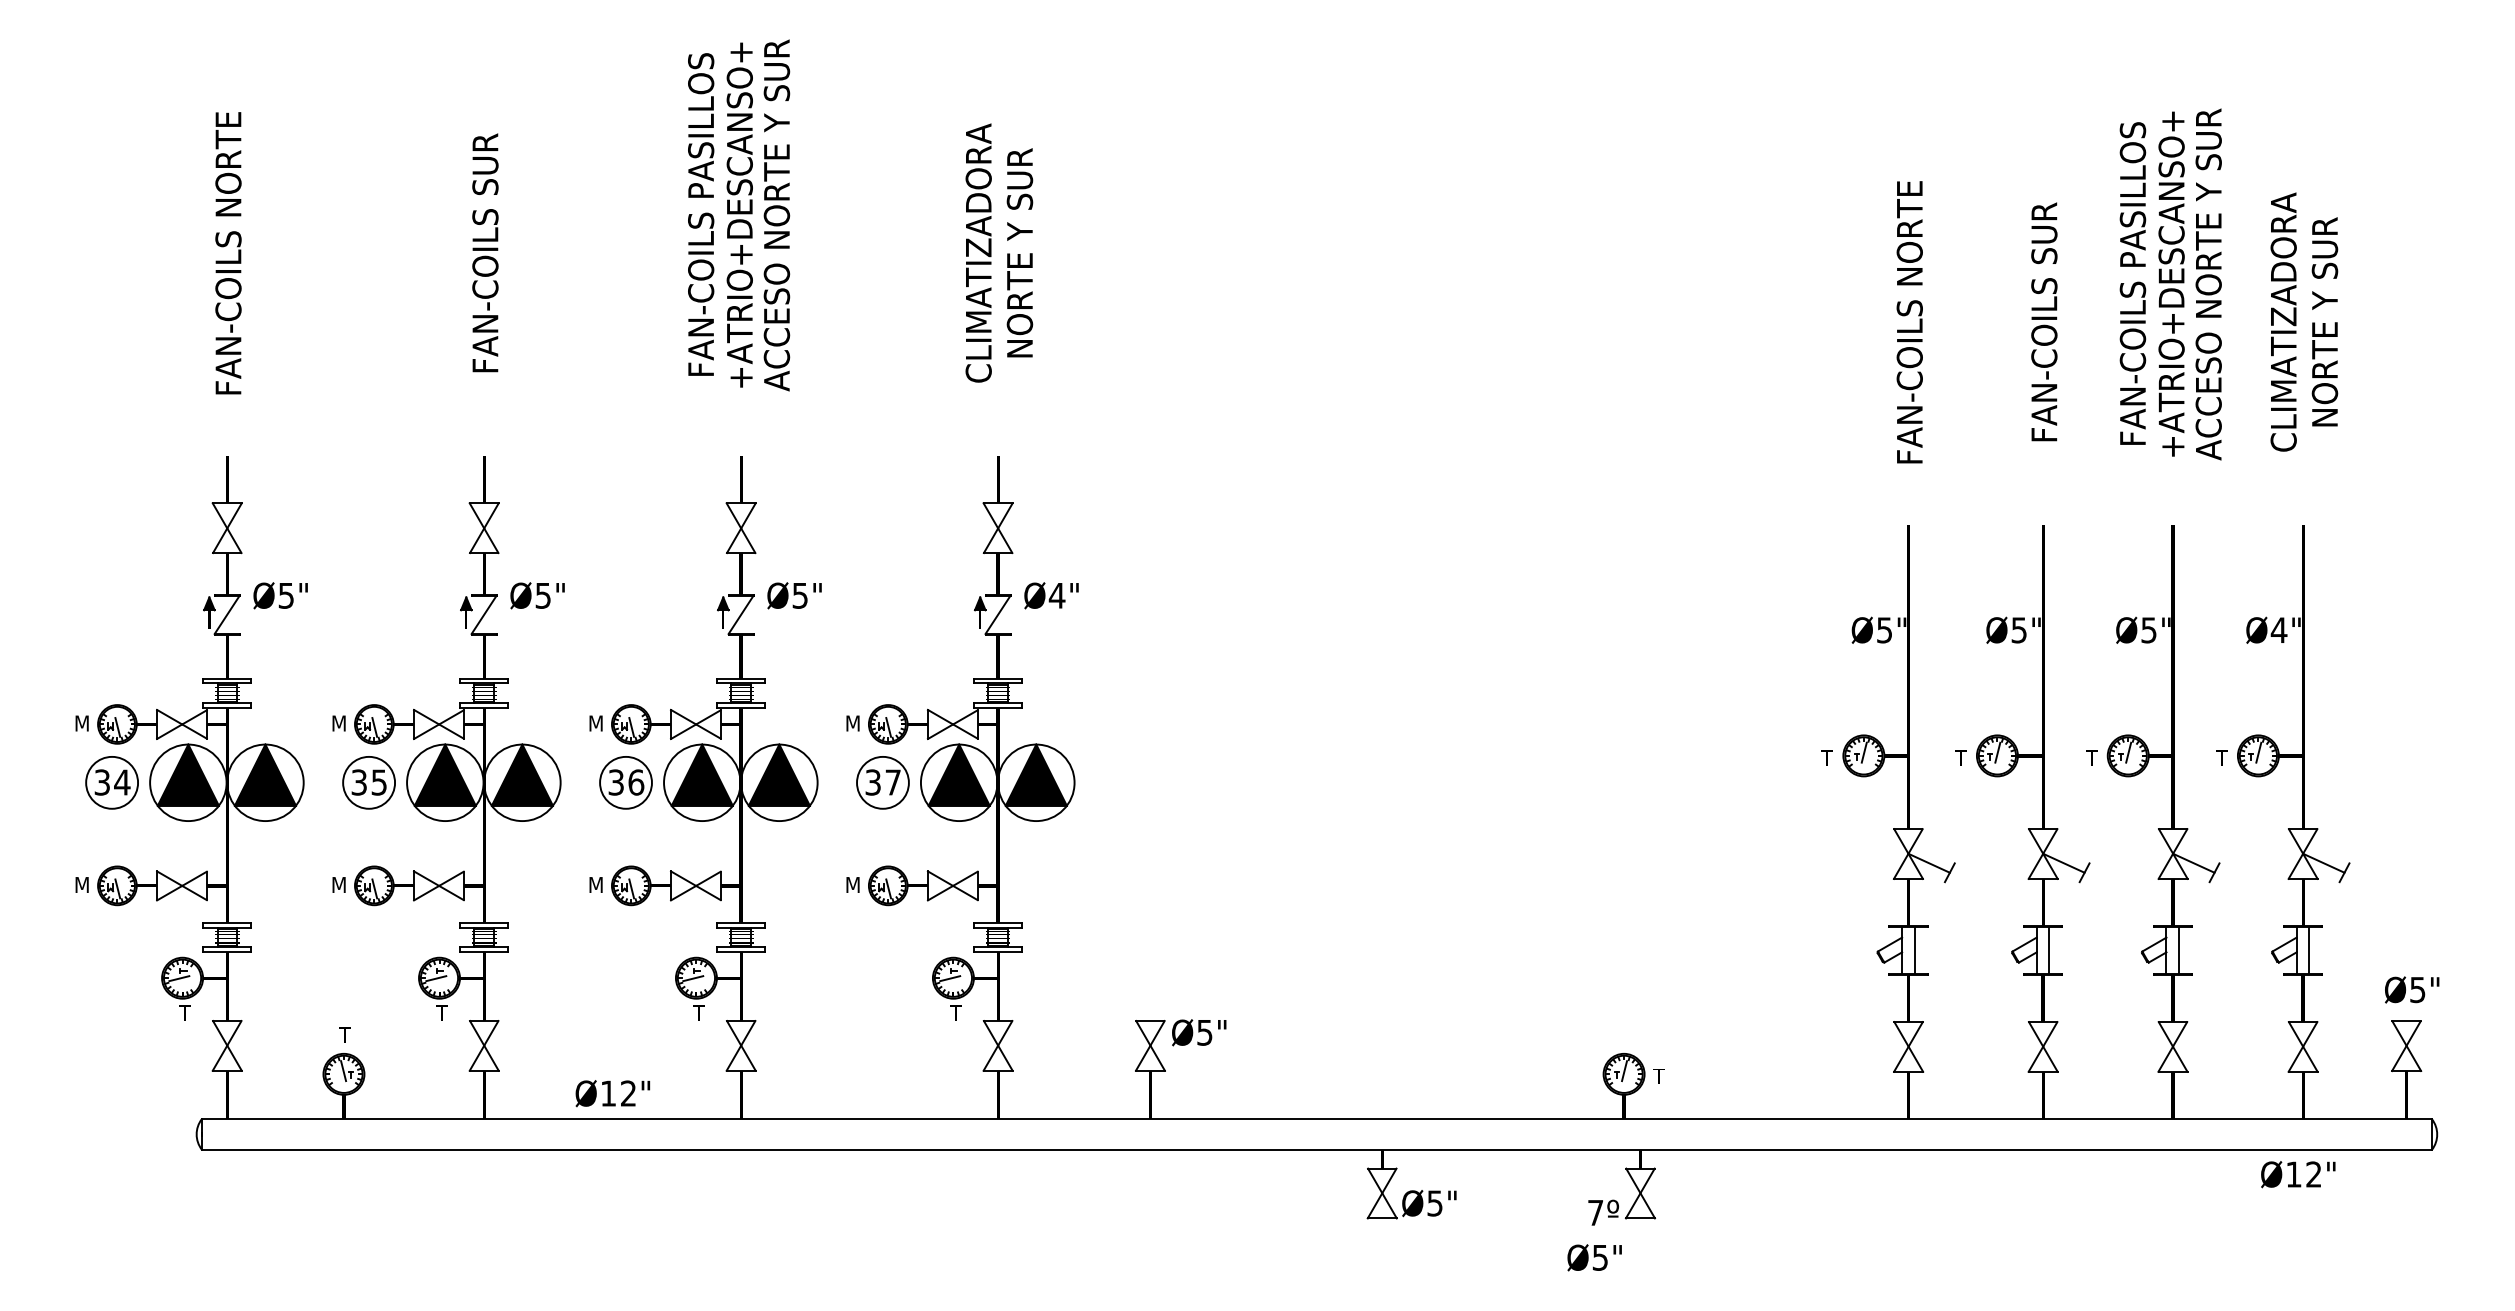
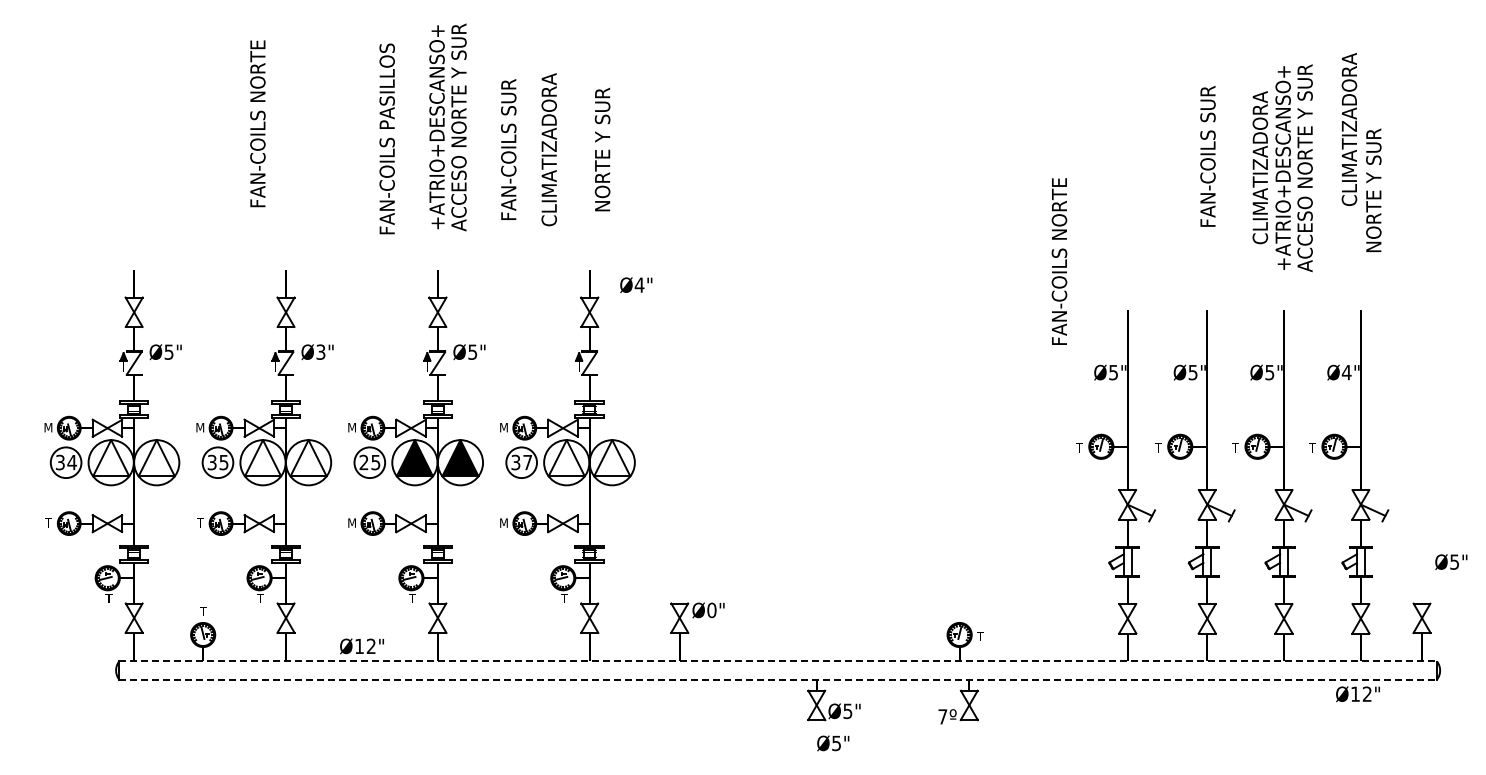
text: (699, 213) -> (386, 138), moved
text: (227, 252) -> (257, 123), moved
text: (485, 252) -> (508, 149), moved
text: (977, 252) -> (548, 149), moved
text: (2133, 283) -> (1260, 167), FAN-COILS PASILLOS -> CLIMATIZADORA
text: (2043, 320) -> (1207, 155), moved
text: (1909, 322) -> (1059, 261), moved
text: (2283, 322) -> (1349, 129), moved
text: (544, 594) -> (321, 351), Ø5" -> Ø3"
text: (1051, 594) -> (636, 284), moved
fill: (188, 775) -> (111, 458), removed
fill: (265, 775) -> (156, 458), removed
fill: (444, 775) -> (262, 458), removed
fill: (522, 775) -> (308, 458), removed
fill: (958, 775) -> (566, 458), removed
fill: (1036, 775) -> (612, 458), removed
text: (625, 782) -> (369, 462), 36 -> 25
text: (82, 883) -> (48, 522), M -> T
text: (339, 883) -> (200, 522), M -> T
text: (2412, 988) -> (1451, 561), moved
text: (1204, 1032) -> (711, 610), Ø5" -> Ø0"
line: (1317, 1119) -> (778, 661), solid -> dashed
line: (1317, 1149) -> (778, 679), solid -> dashed
text: (1595, 1257) -> (833, 743), moved

